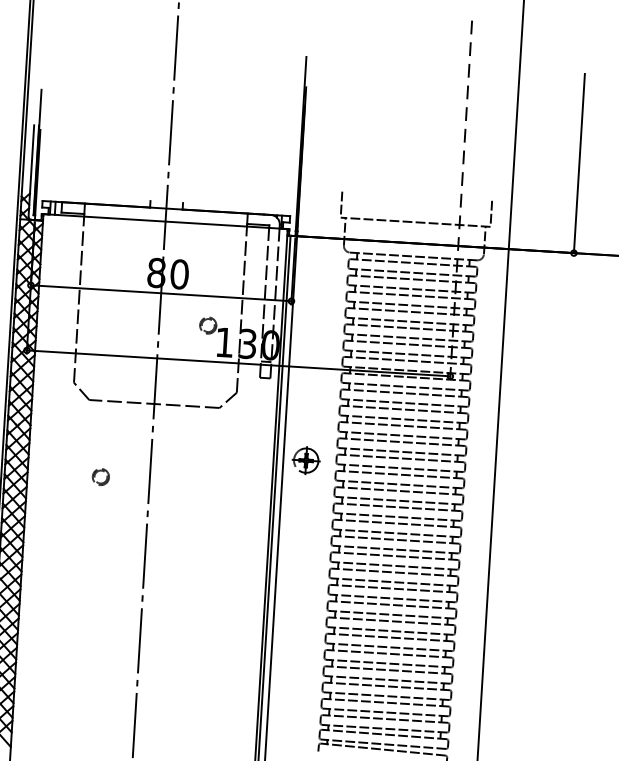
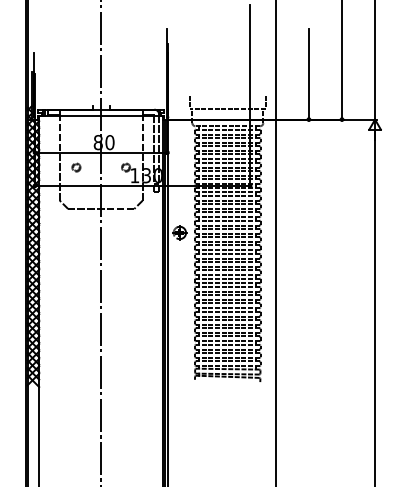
line: (461, 200) -> (250, 96), dashed -> solid
part: (101, 476) -> (76, 167), moved

